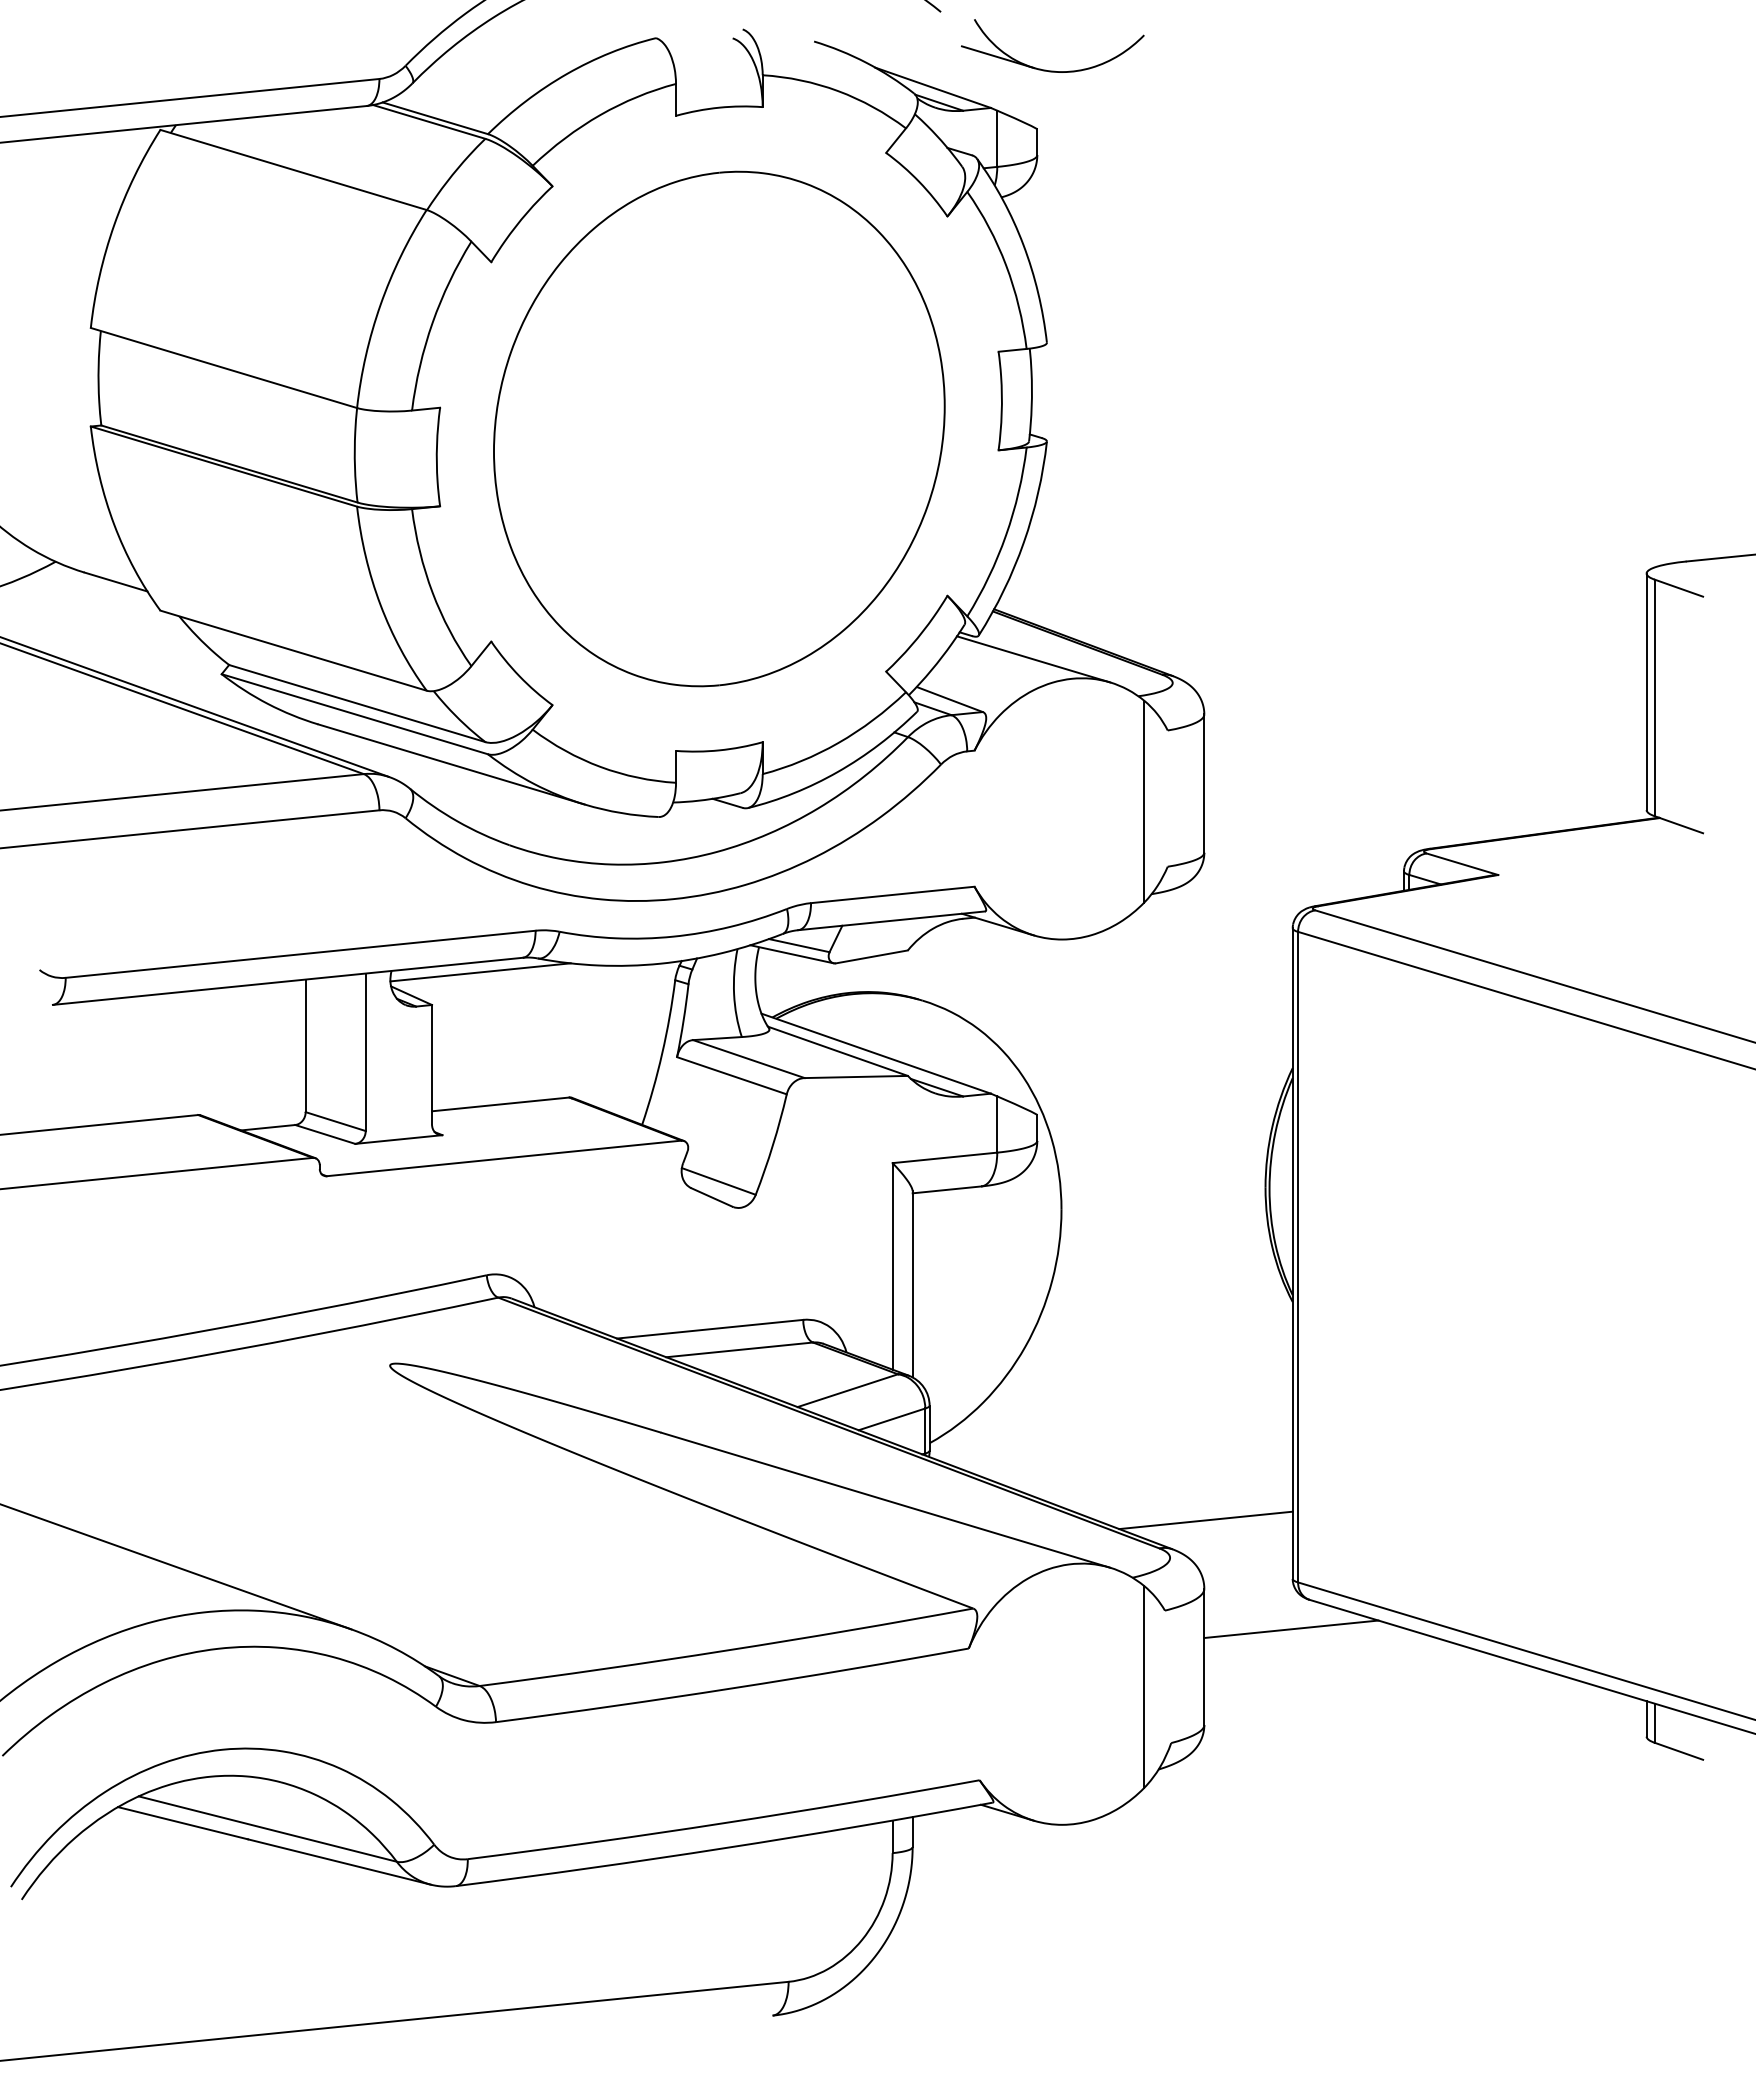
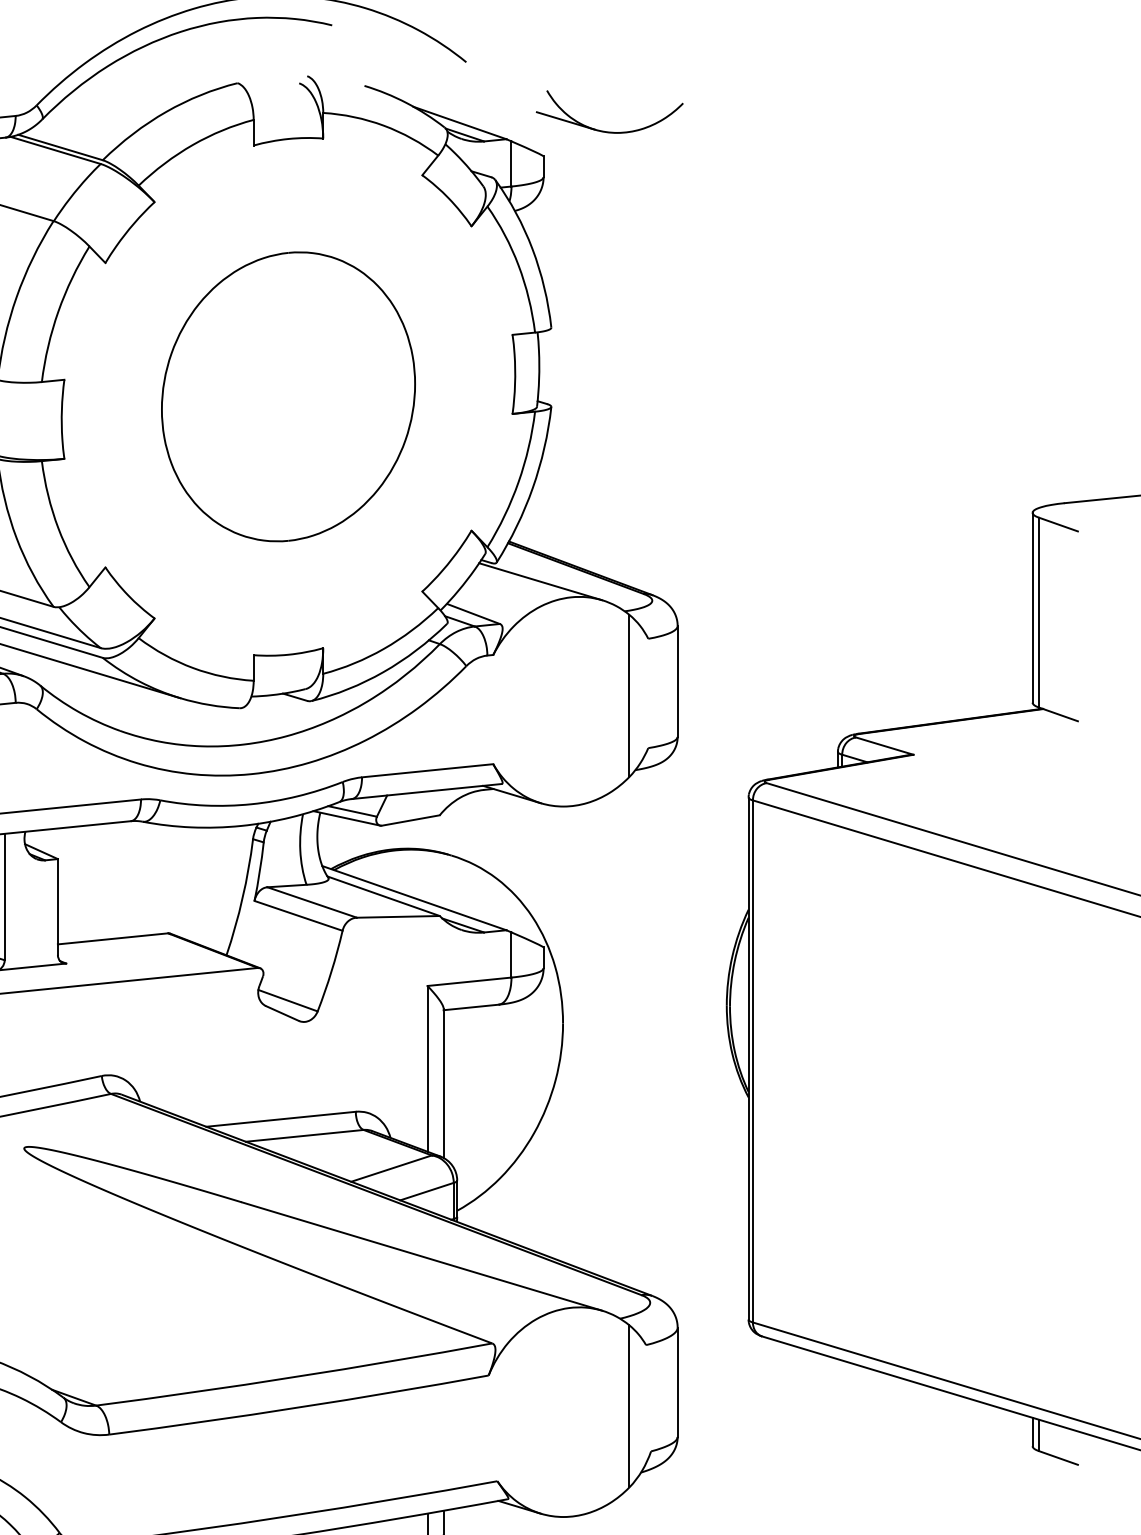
part: (1046, 69) -> (604, 130), moved
part: (719, 428) -> (288, 396), size x0.7
line: (480, 972) -> (96, 833), removed
line: (1205, 1520) -> (678, 1272), removed
line: (1291, 1629) -> (747, 1360), removed

